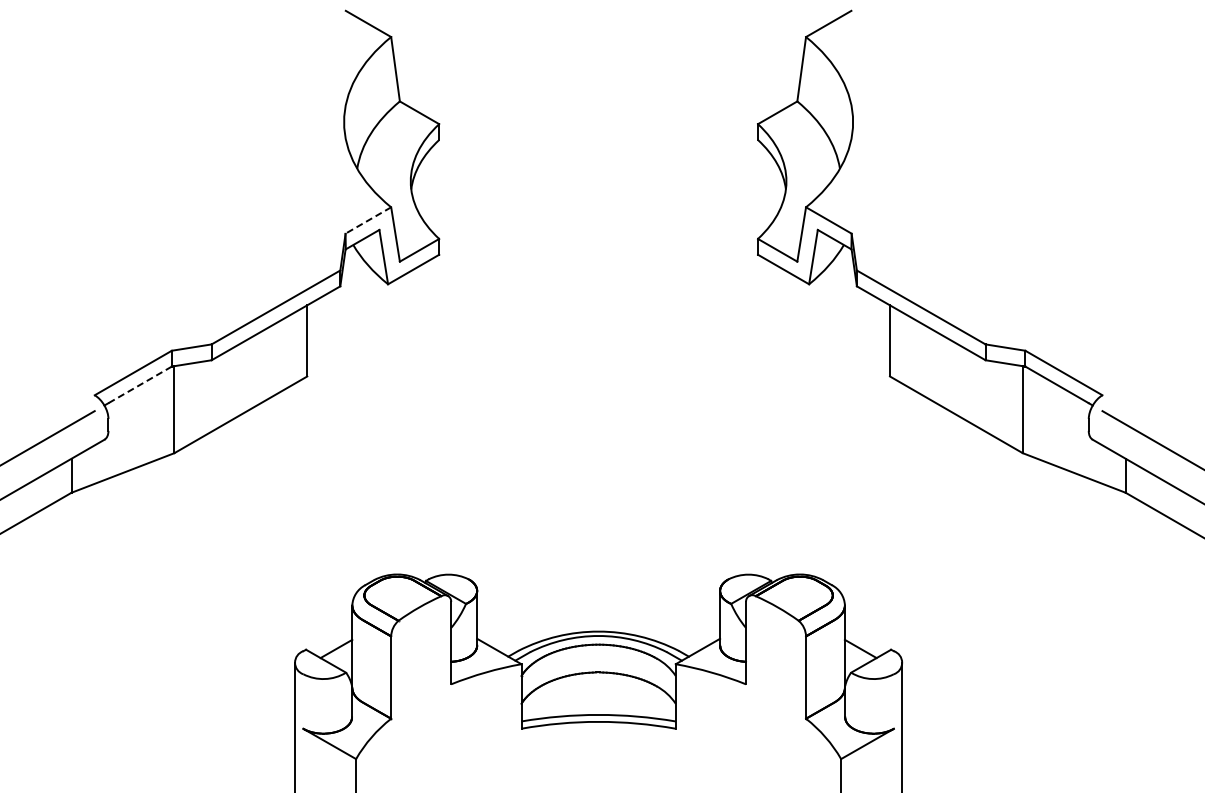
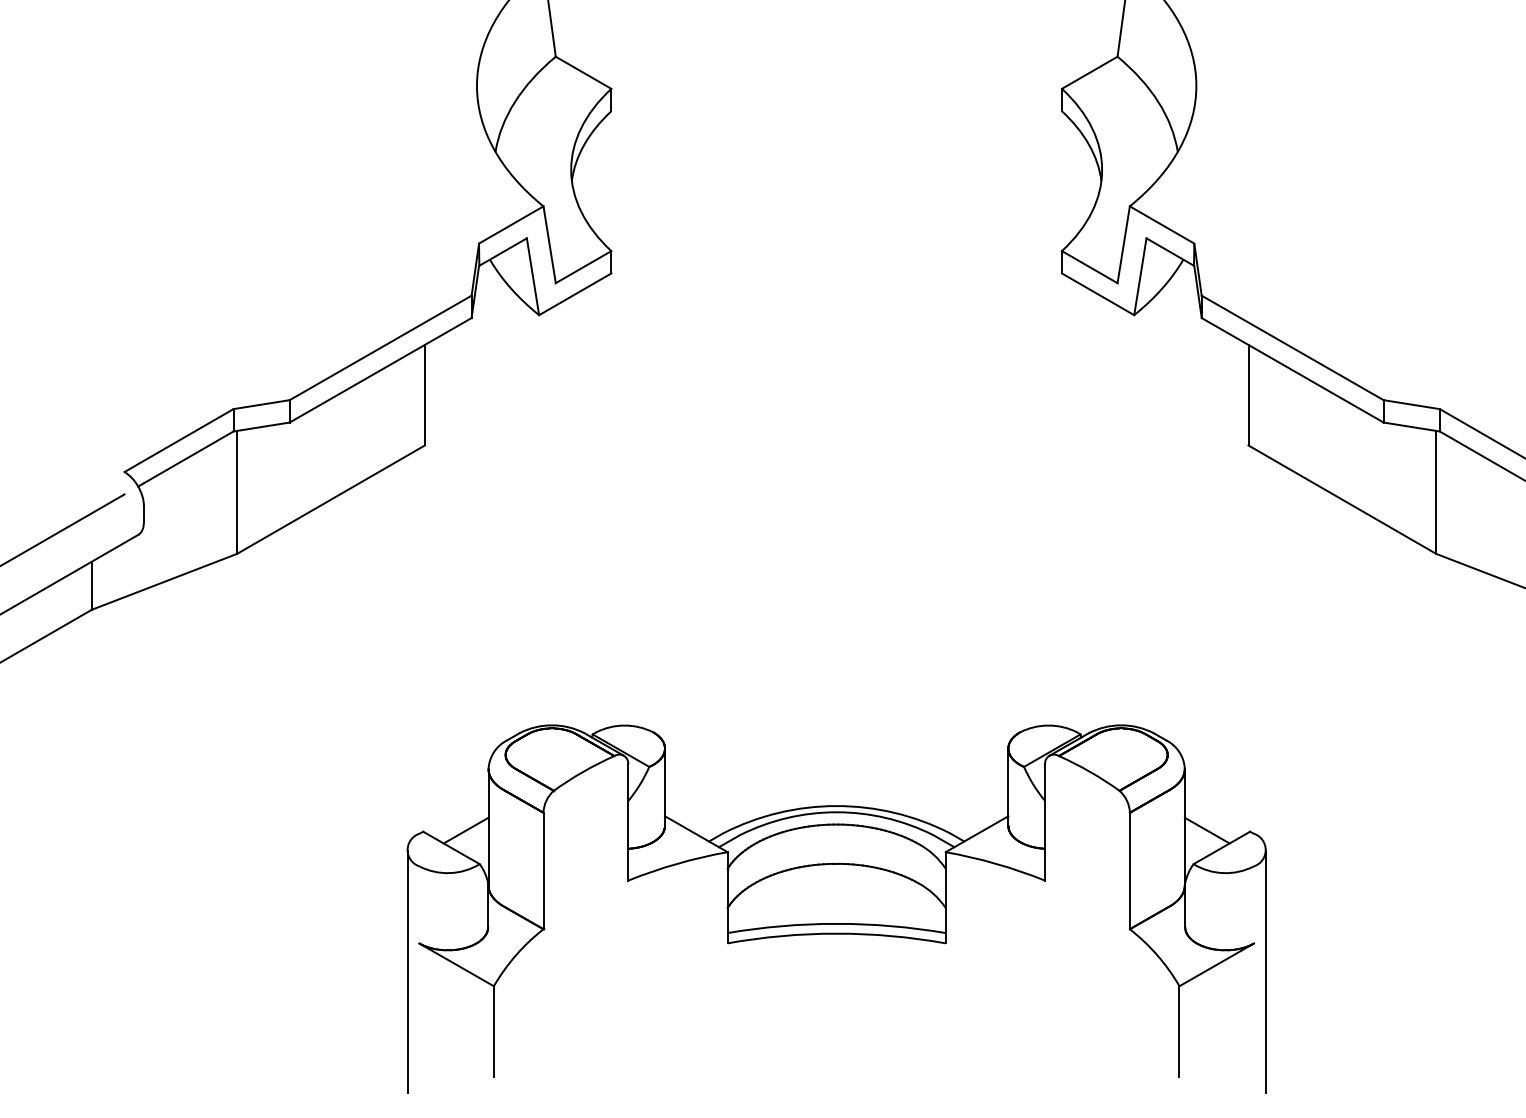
line: (368, 220) -> (511, 225), dashed -> solid
line: (140, 384) -> (189, 456), dashed -> solid

